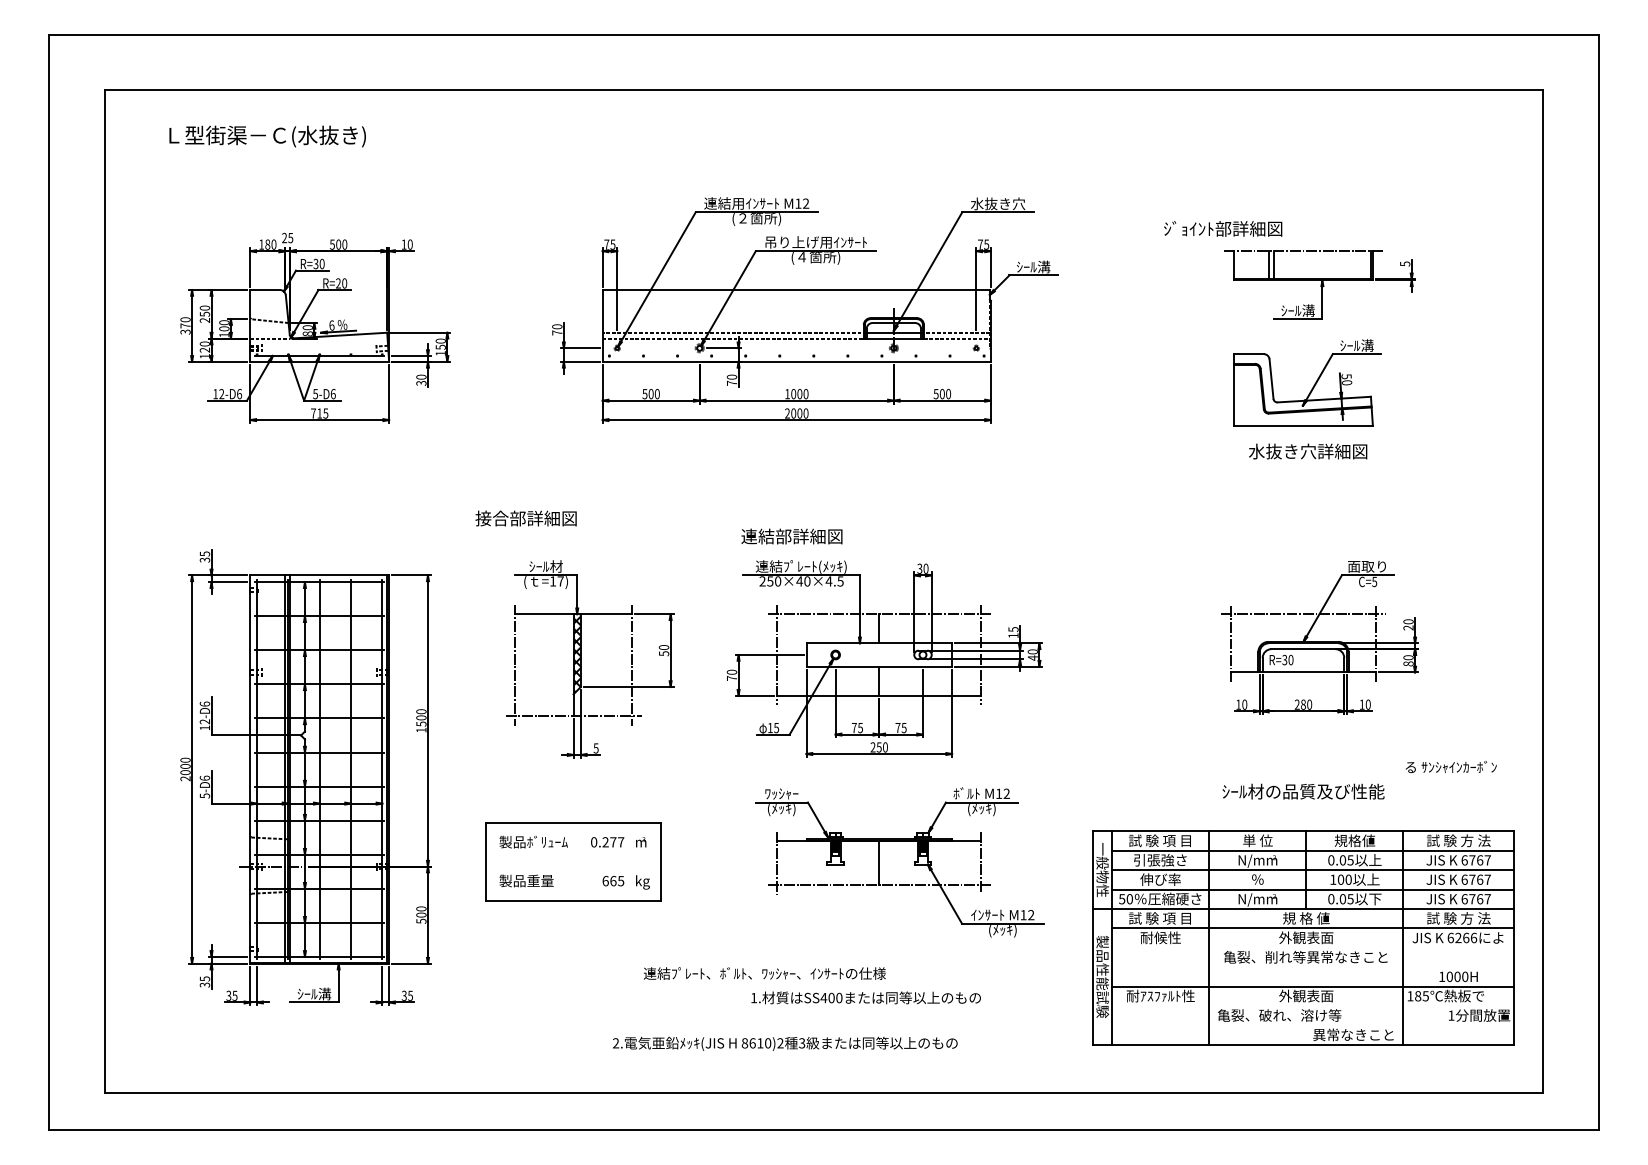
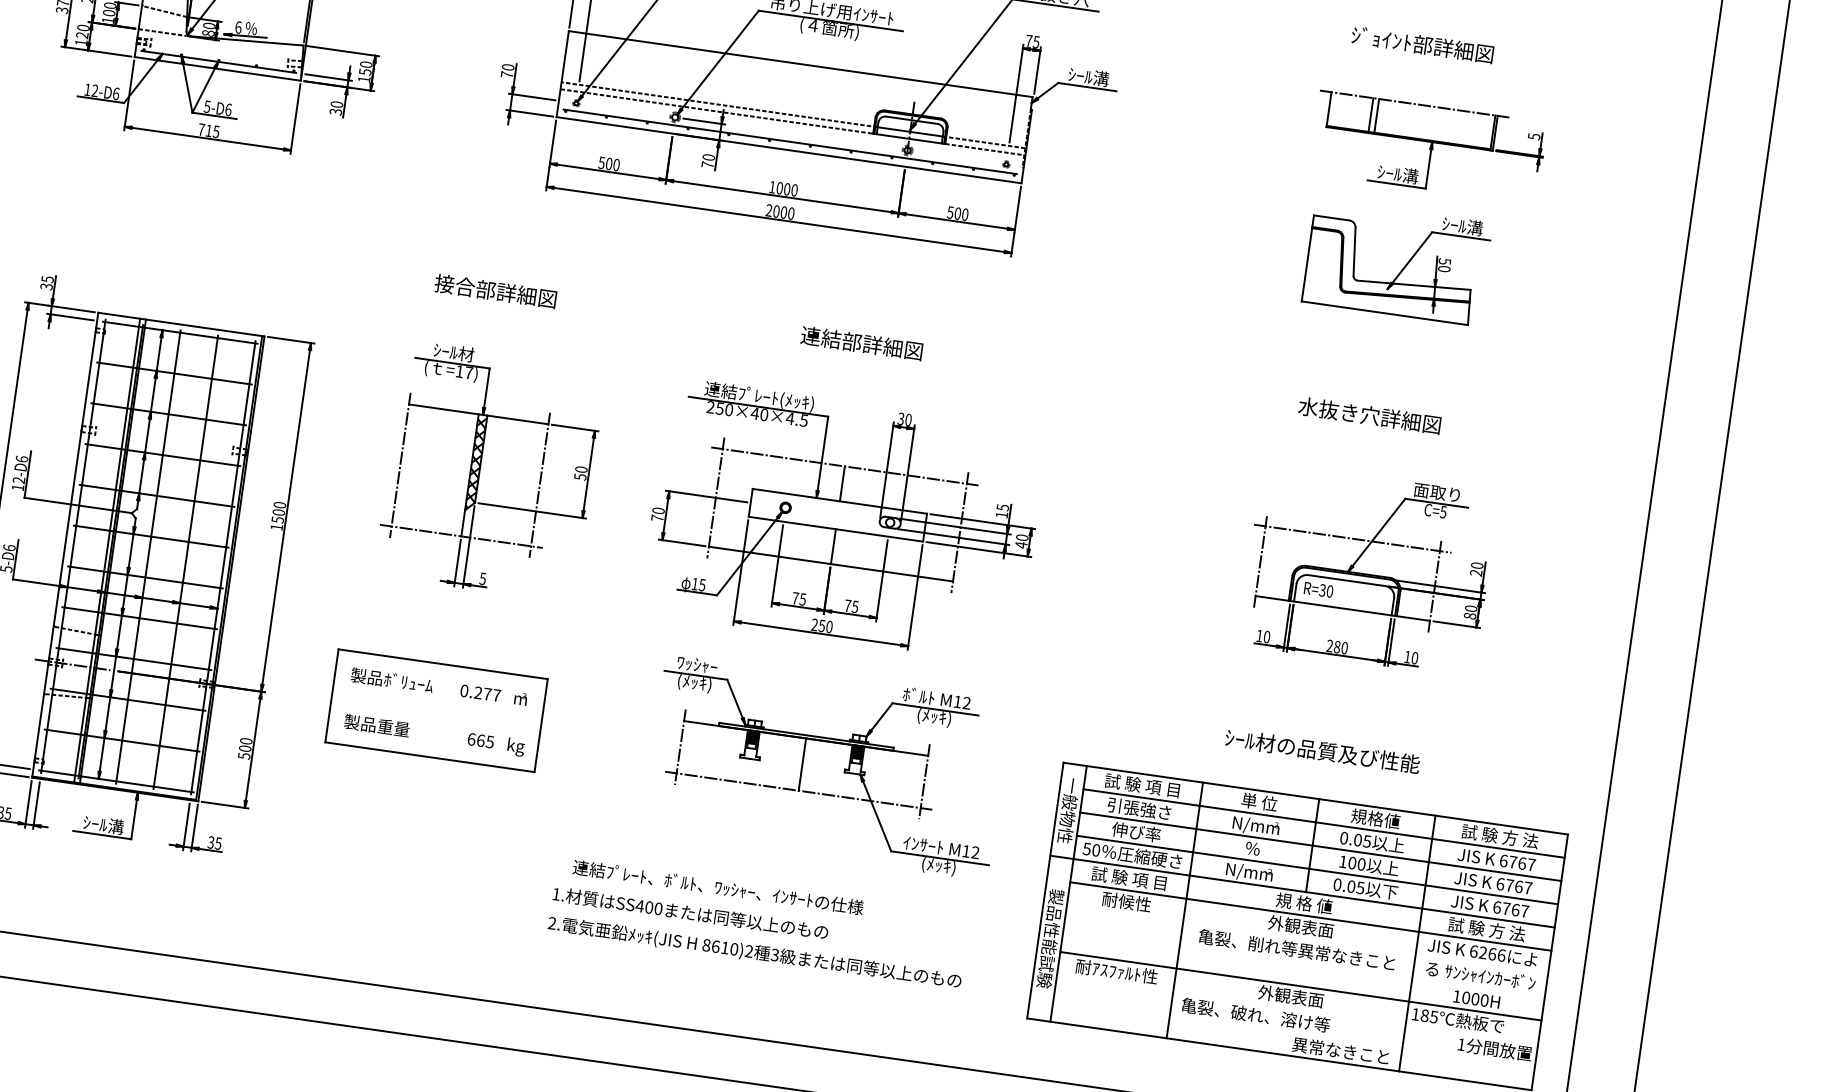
text: (1223, 228) -> (1423, 44), moved
line: (796, 354) -> (789, 141), added
text: (1308, 451) -> (1370, 415), moved
text: (525, 518) -> (494, 291), moved
text: (791, 536) -> (861, 343), moved
text: (1451, 767) -> (1481, 976), moved
text: (764, 973) -> (717, 887), moved
text: (865, 997) -> (689, 912), moved
text: (785, 1043) -> (755, 952), moved

